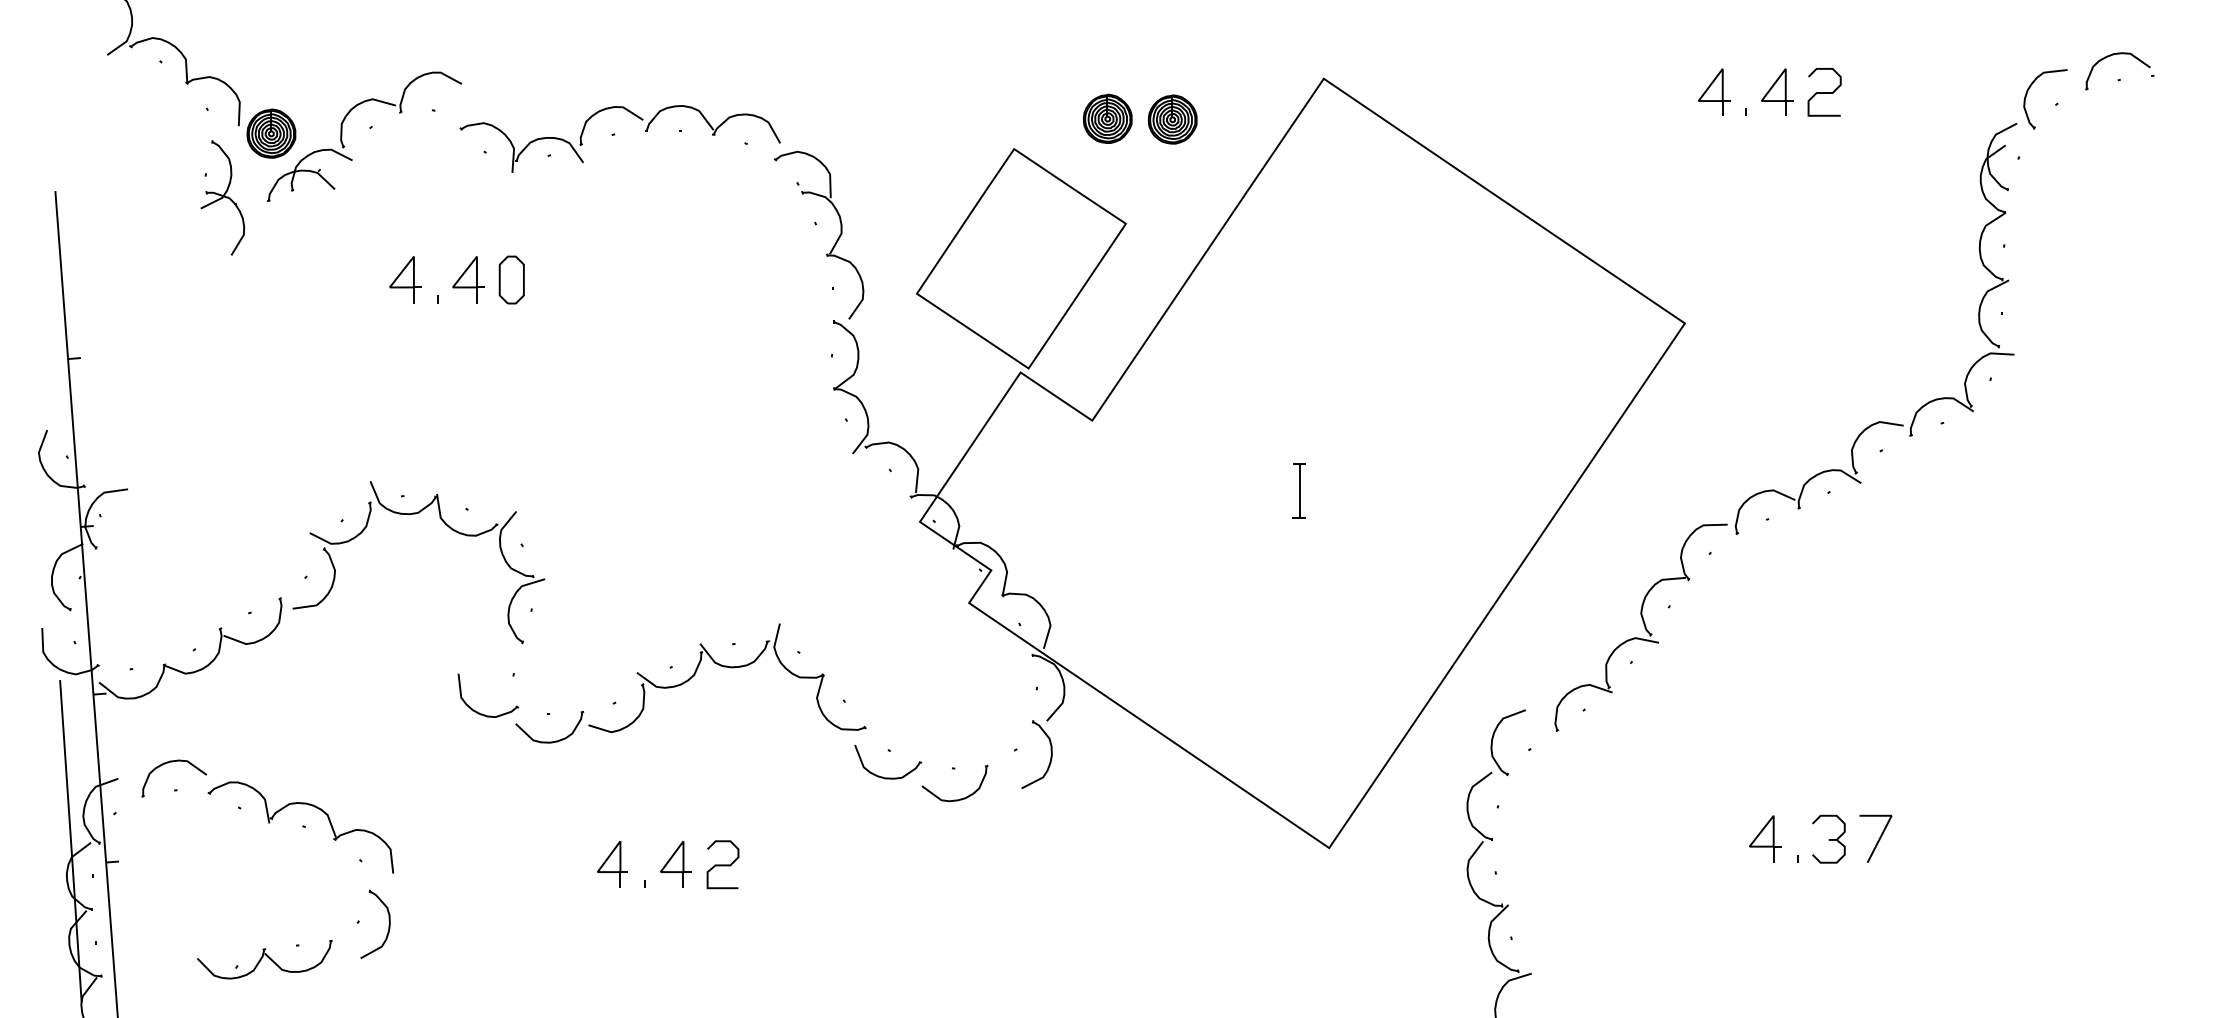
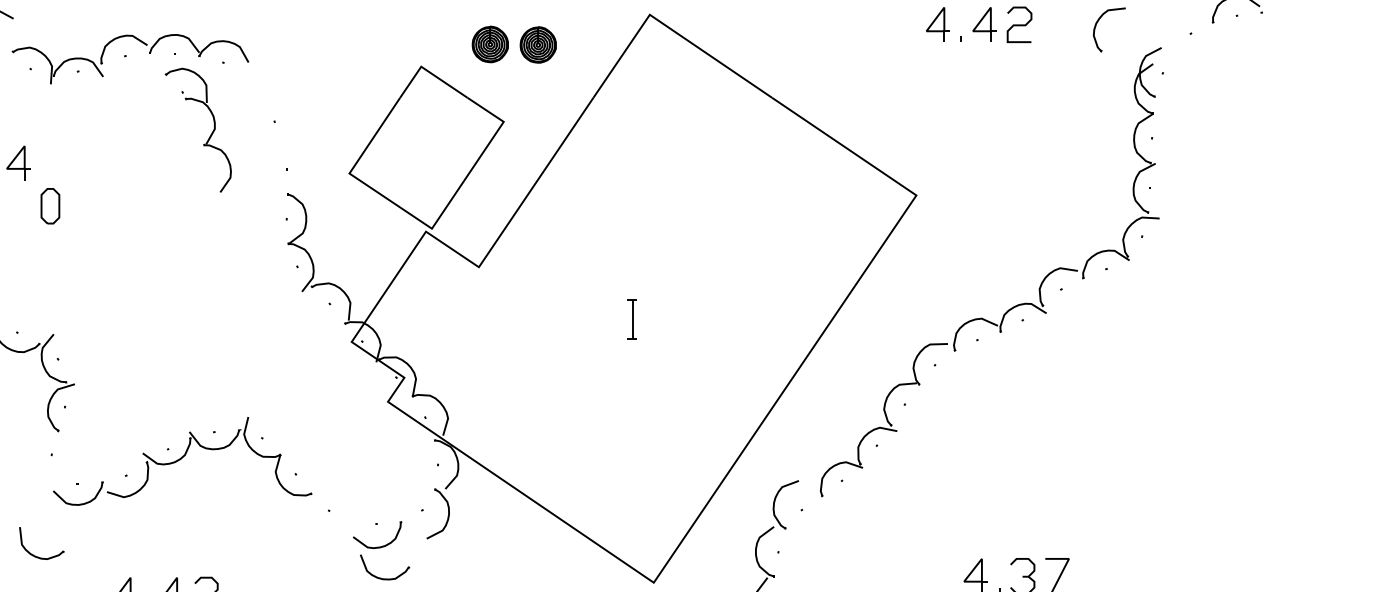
part: (2027, 94) -> (1096, 26), moved
part: (834, 243) -> (209, 136), moved
part: (511, 279) -> (50, 205), moved
part: (482, 713) -> (37, 556), moved
part: (888, 777) -> (385, 578), moved

